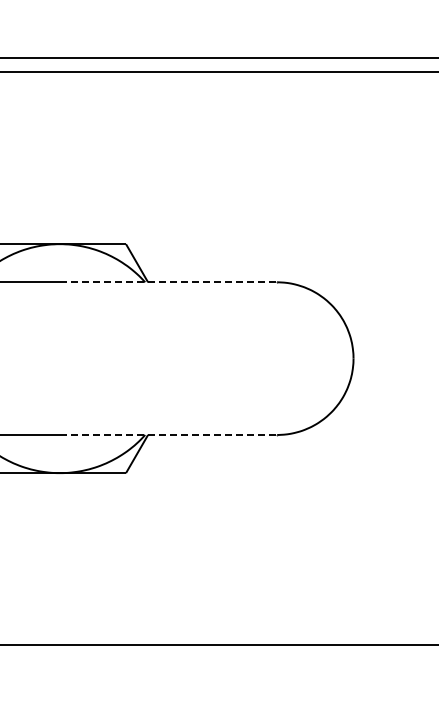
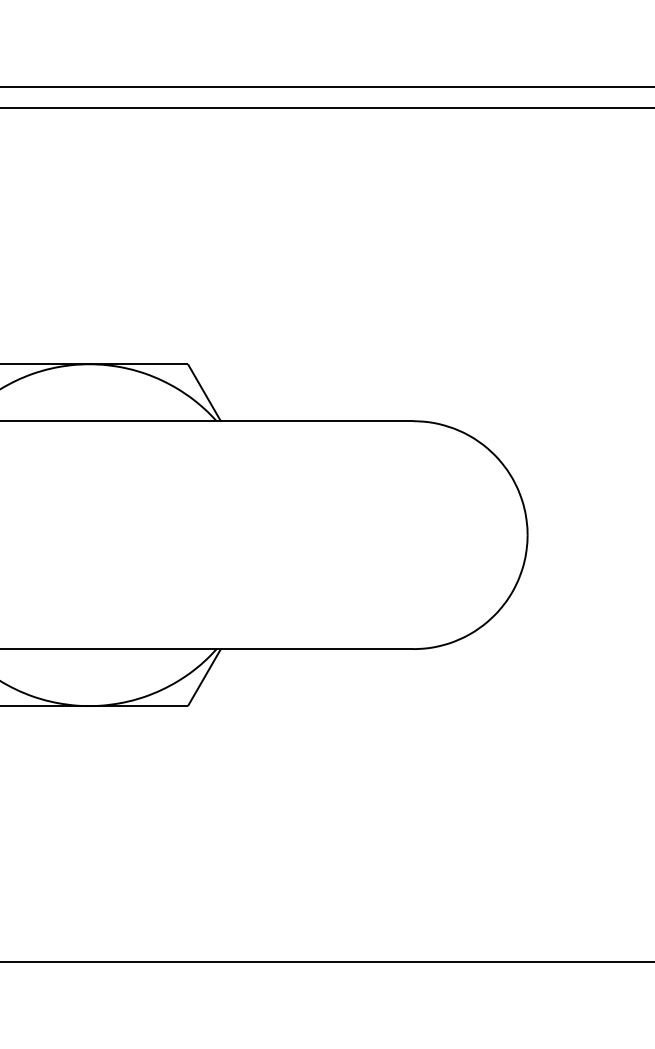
line: (169, 282) -> (252, 421), dashed -> solid
line: (169, 434) -> (252, 648), dashed -> solid

